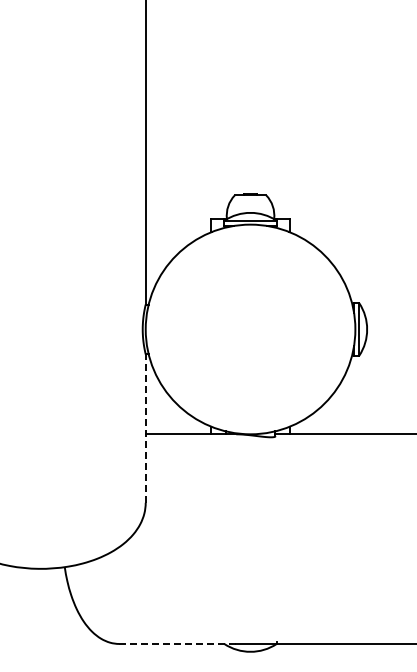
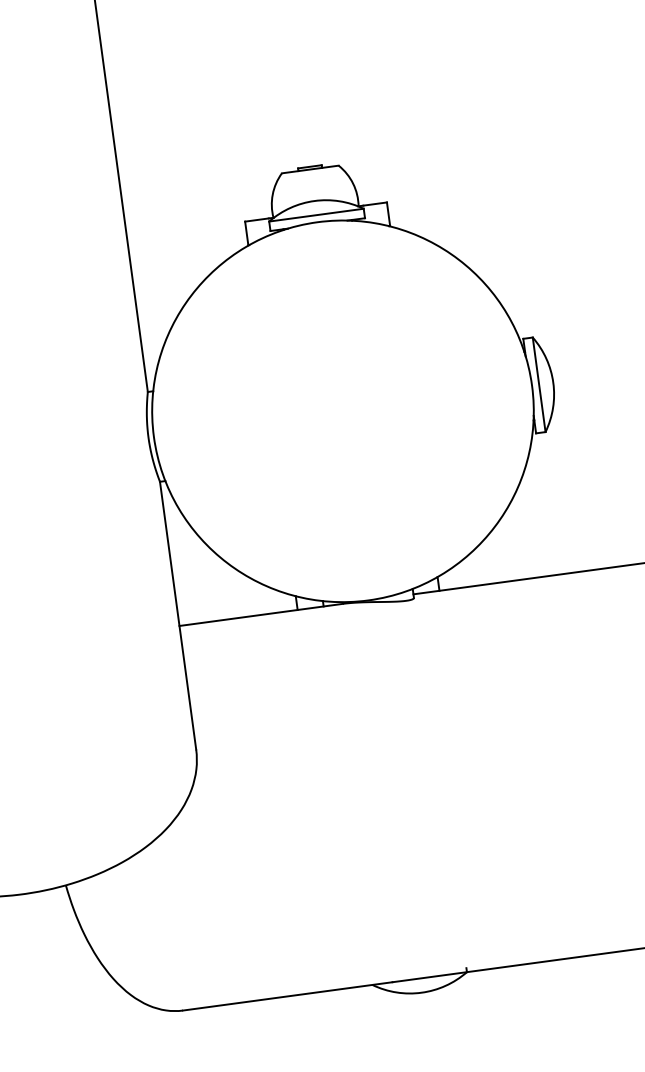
line: (145, 428) -> (177, 615), dashed -> solid
line: (176, 643) -> (286, 995), dashed -> solid

